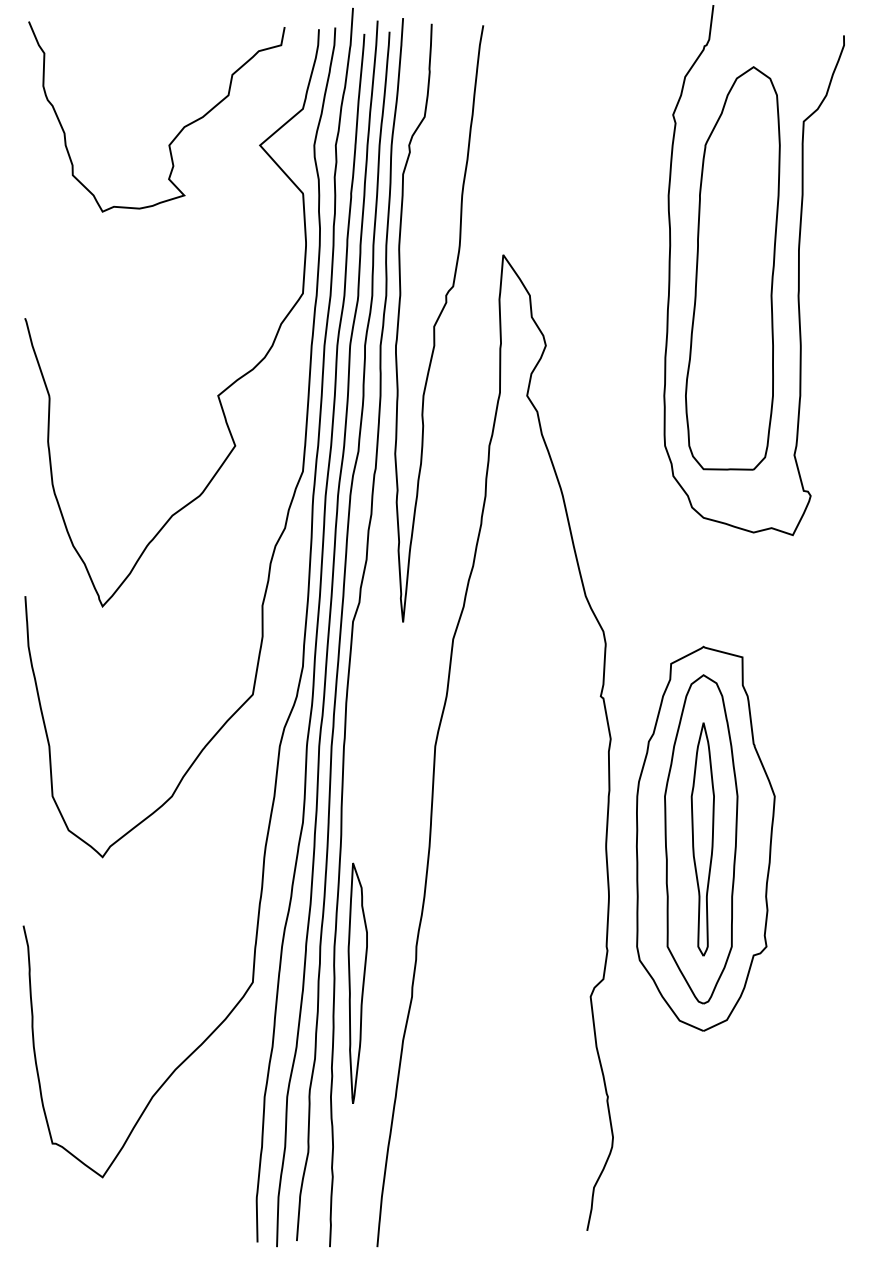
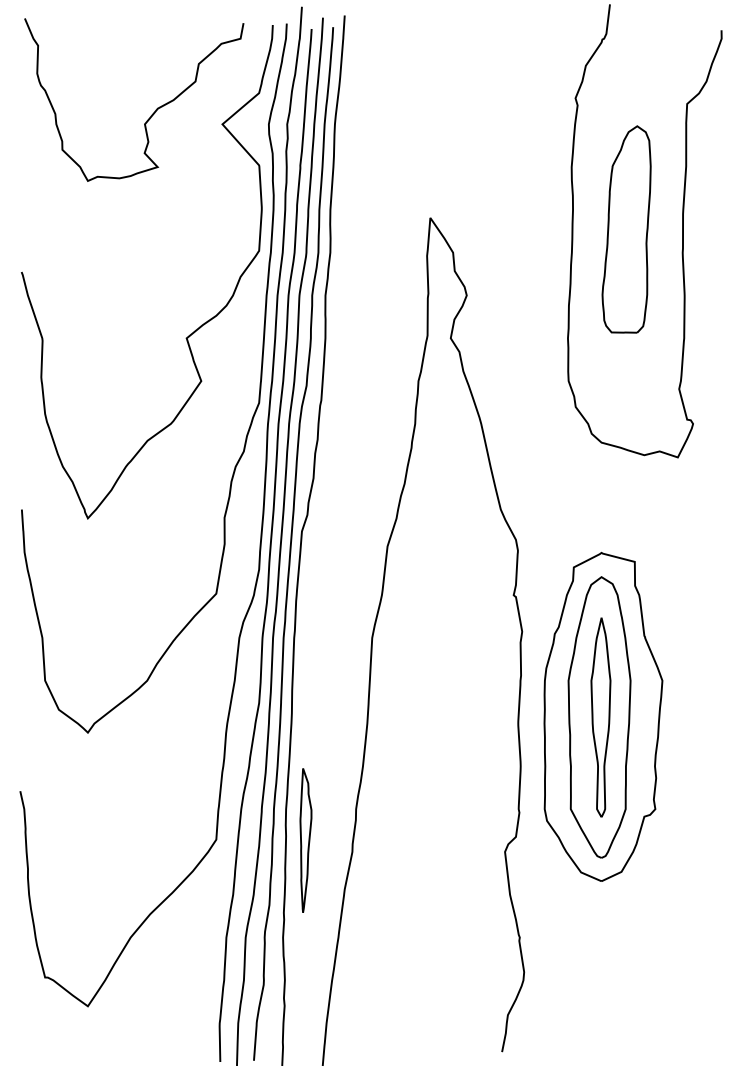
part: (732, 268) -> (626, 229), size x0.6
curve: (437, 322) -> (374, 275), removed
part: (357, 982) -> (305, 839), size x0.7

